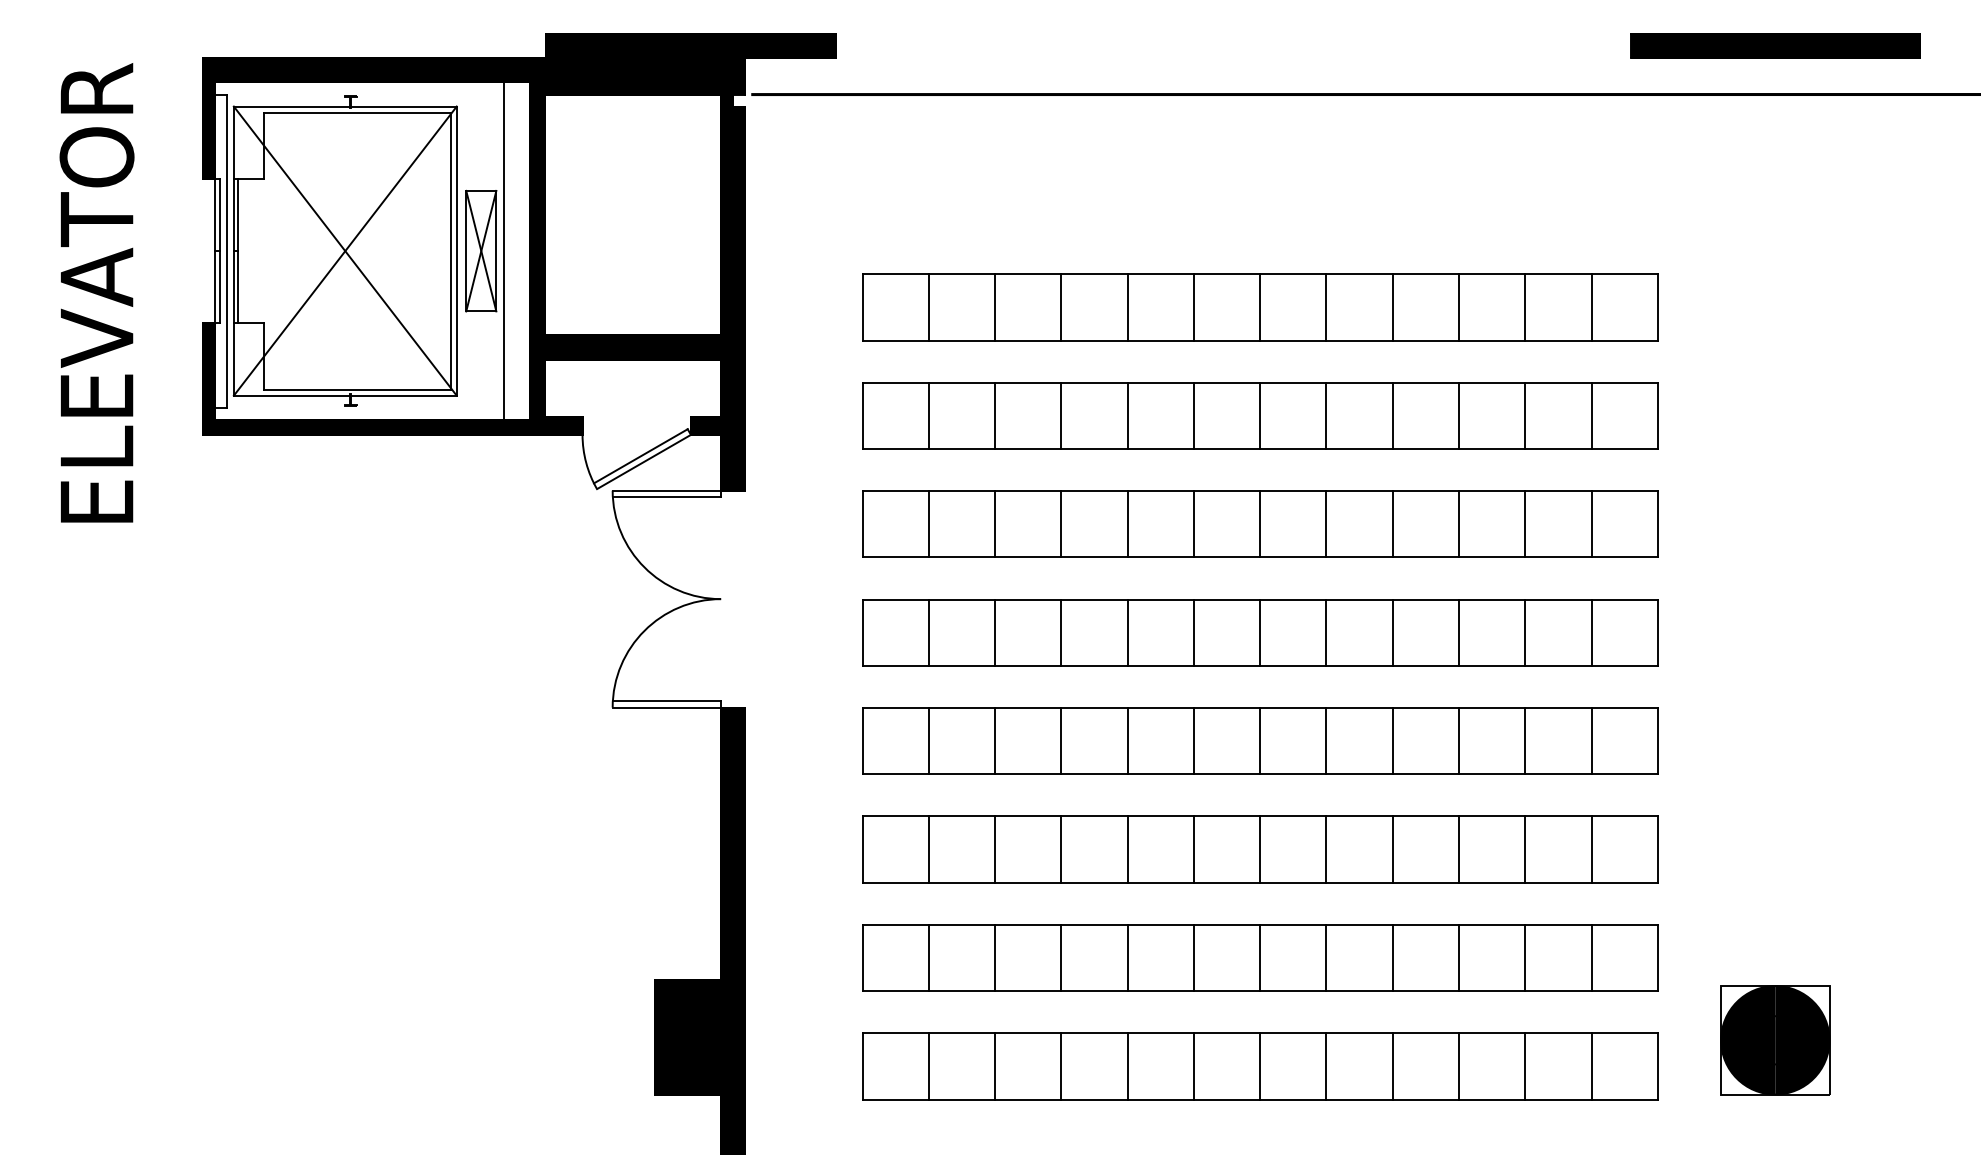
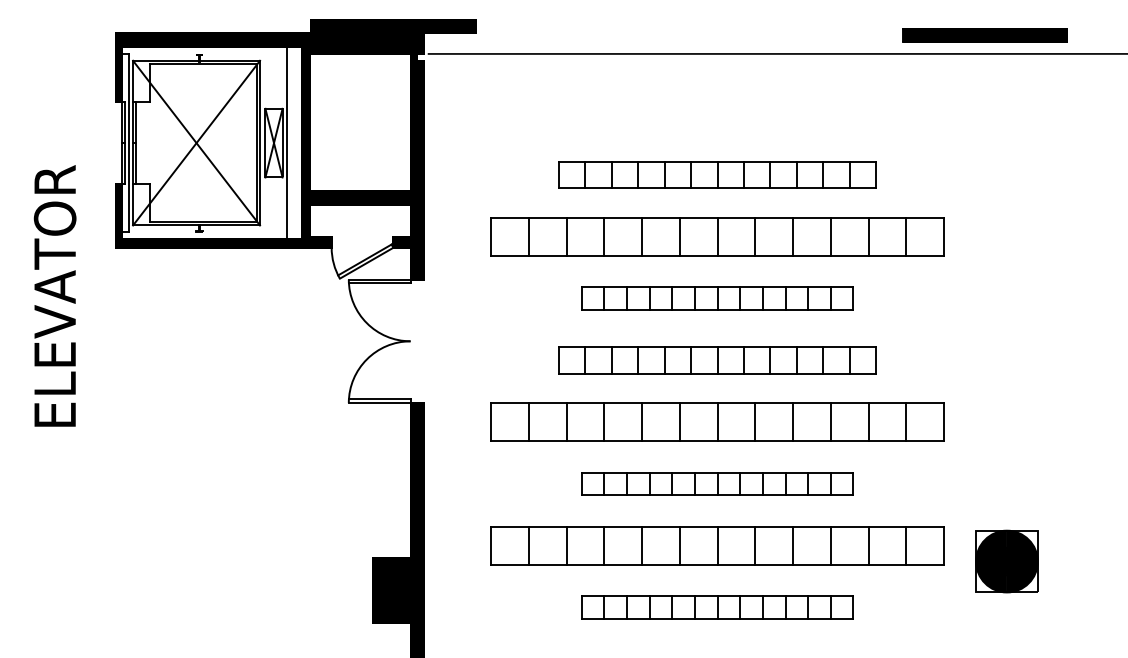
part: (1774, 46) -> (984, 35), moved
text: (95, 292) -> (54, 295), moved
part: (1260, 306) -> (717, 174), size x0.7
part: (1260, 523) -> (717, 298), size x0.6
part: (1260, 632) -> (717, 360), size x0.7
part: (1260, 848) -> (717, 483), size x0.6
part: (1774, 1040) -> (1006, 561), moved
part: (1260, 1066) -> (717, 607), size x0.6

